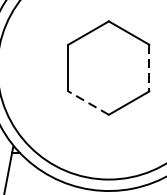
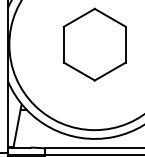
line: (148, 67) -> (125, 44), dashed -> solid
line: (88, 103) -> (79, 71), dashed -> solid

